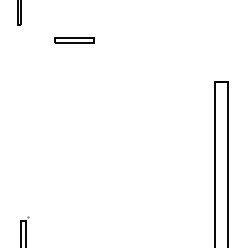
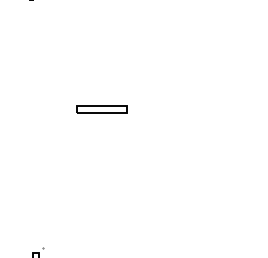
part: (74, 40) -> (102, 110), moved

